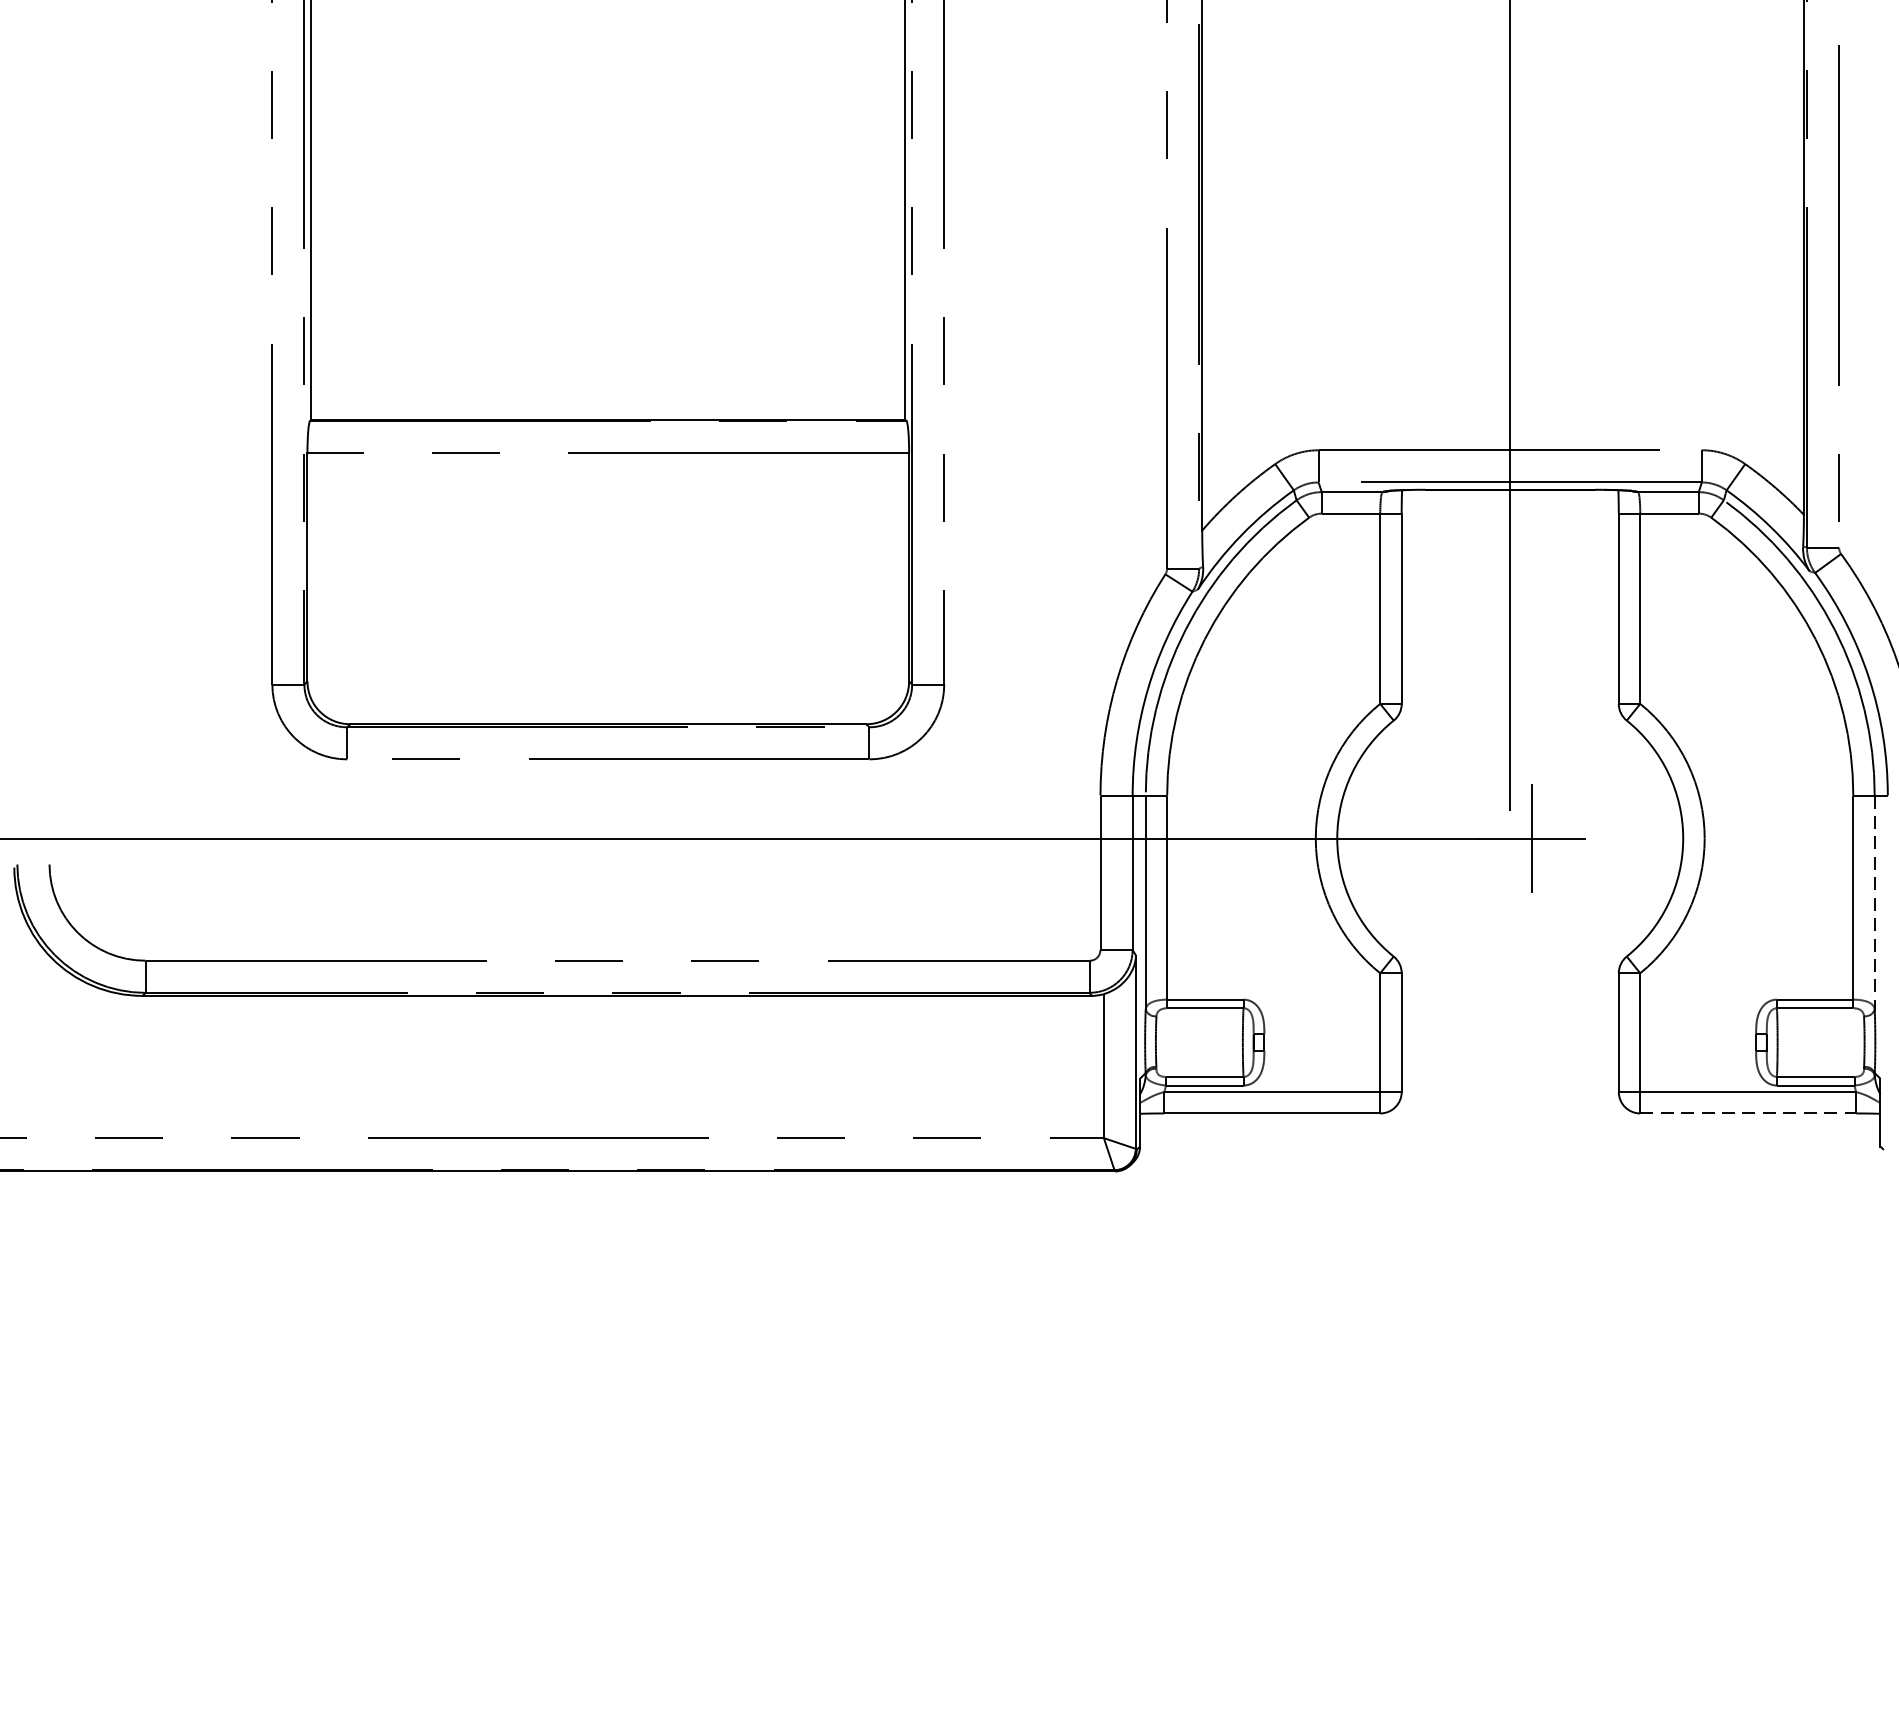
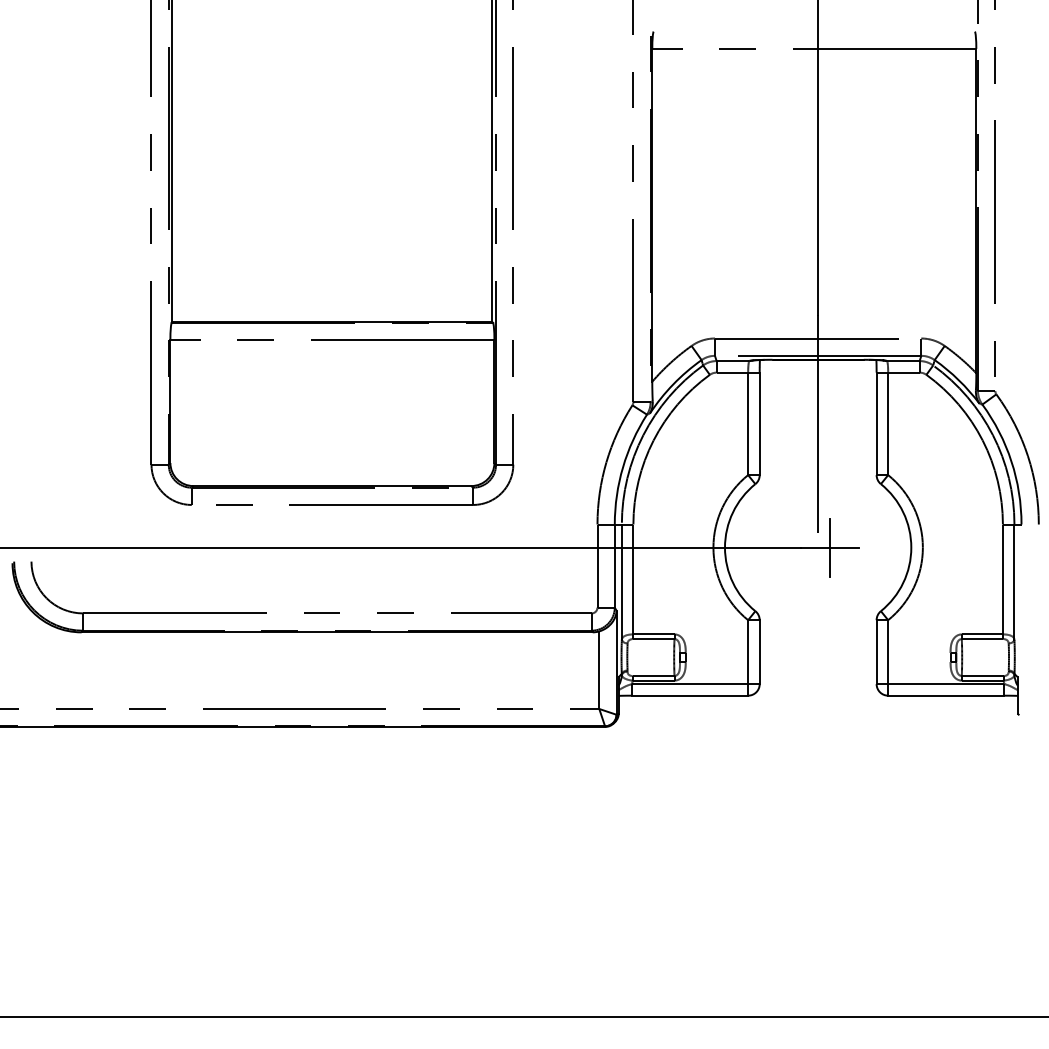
line: (1874, 903) -> (1014, 582), dashed -> solid
line: (1748, 1113) -> (946, 695), dashed -> solid

